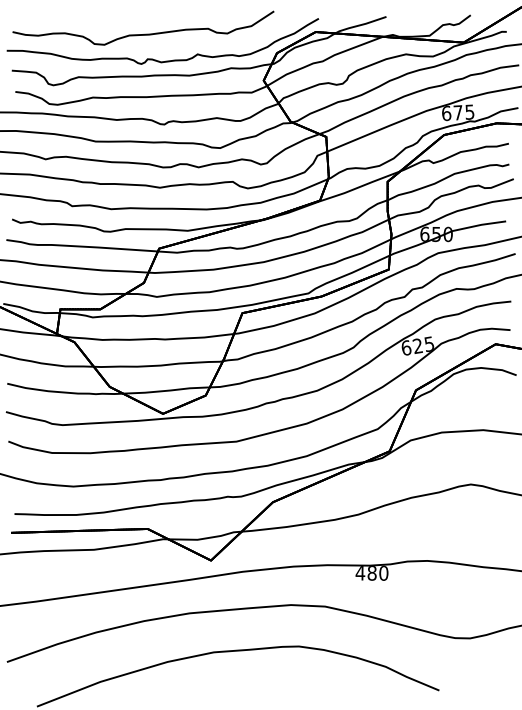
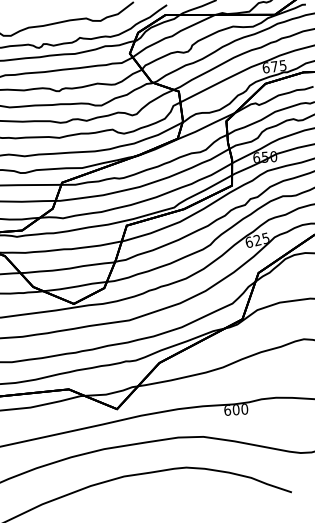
text: (365, 573) -> (231, 410), 480 -> 600

